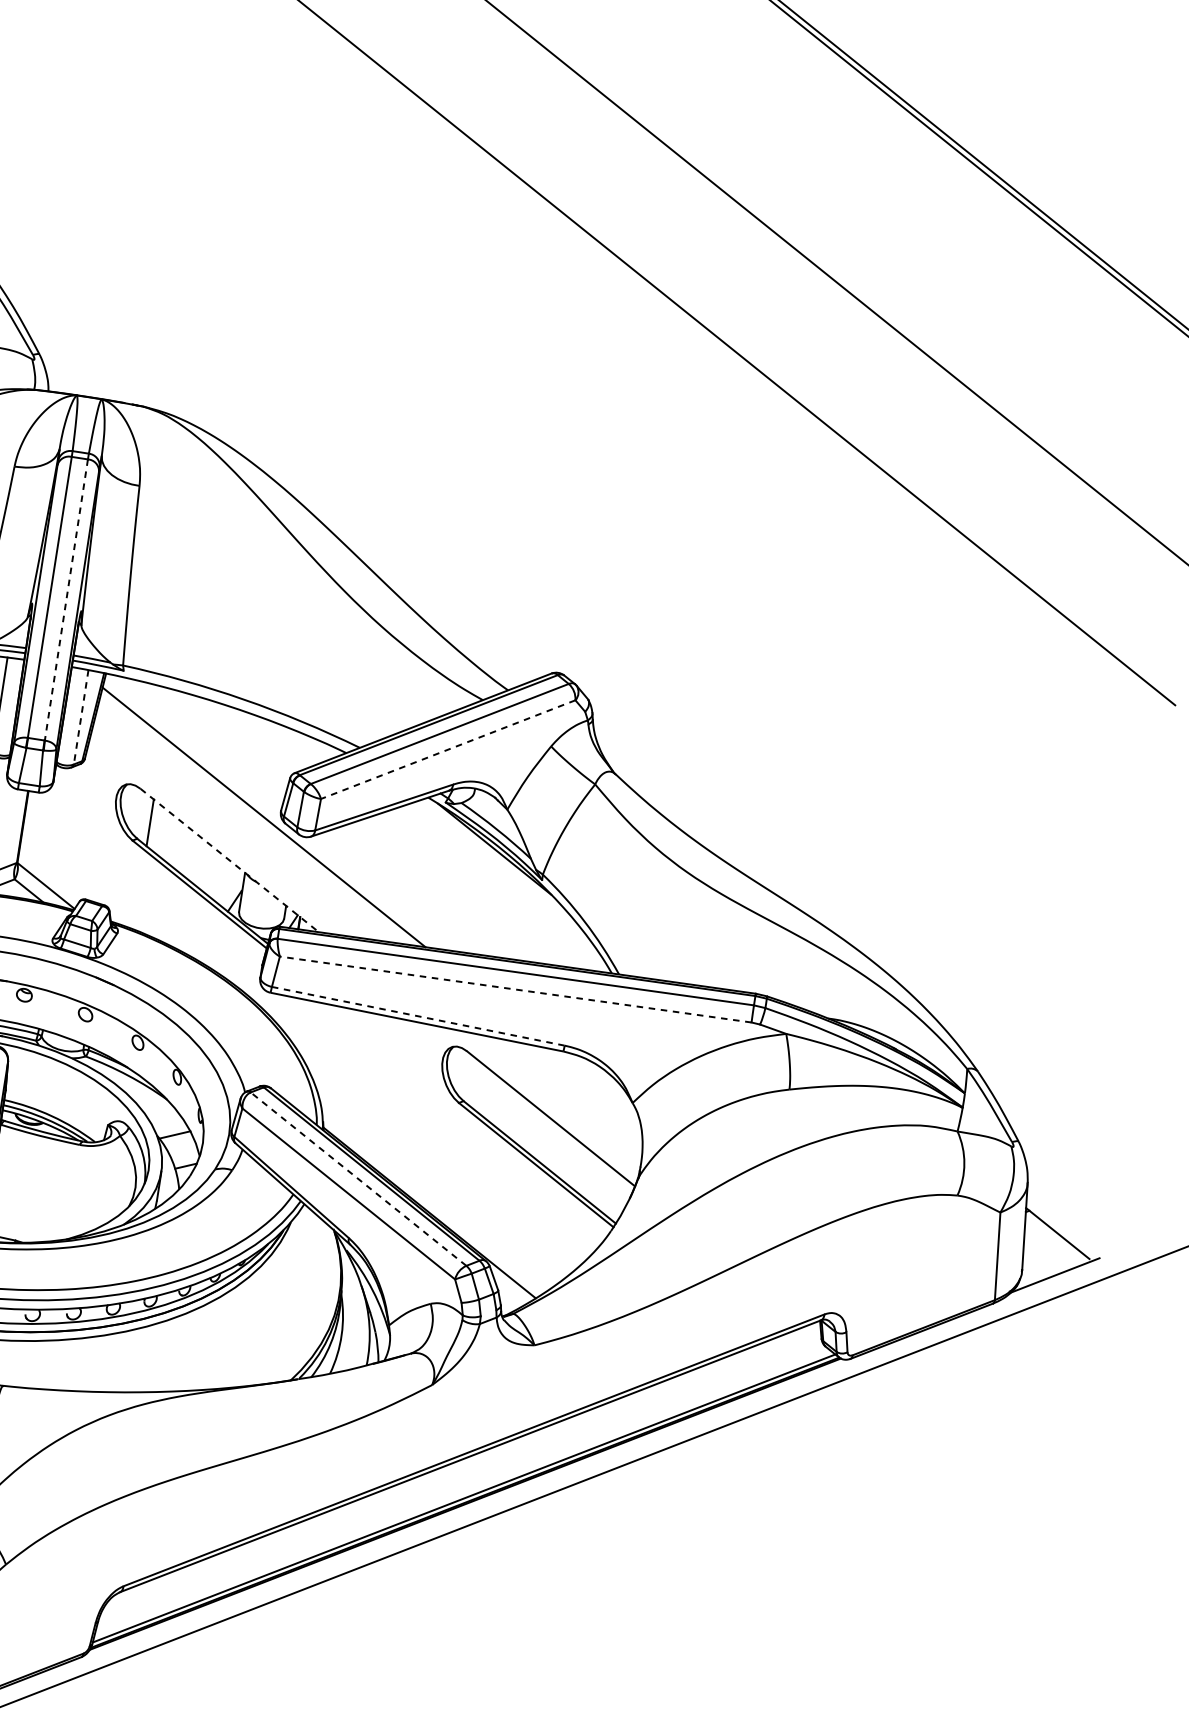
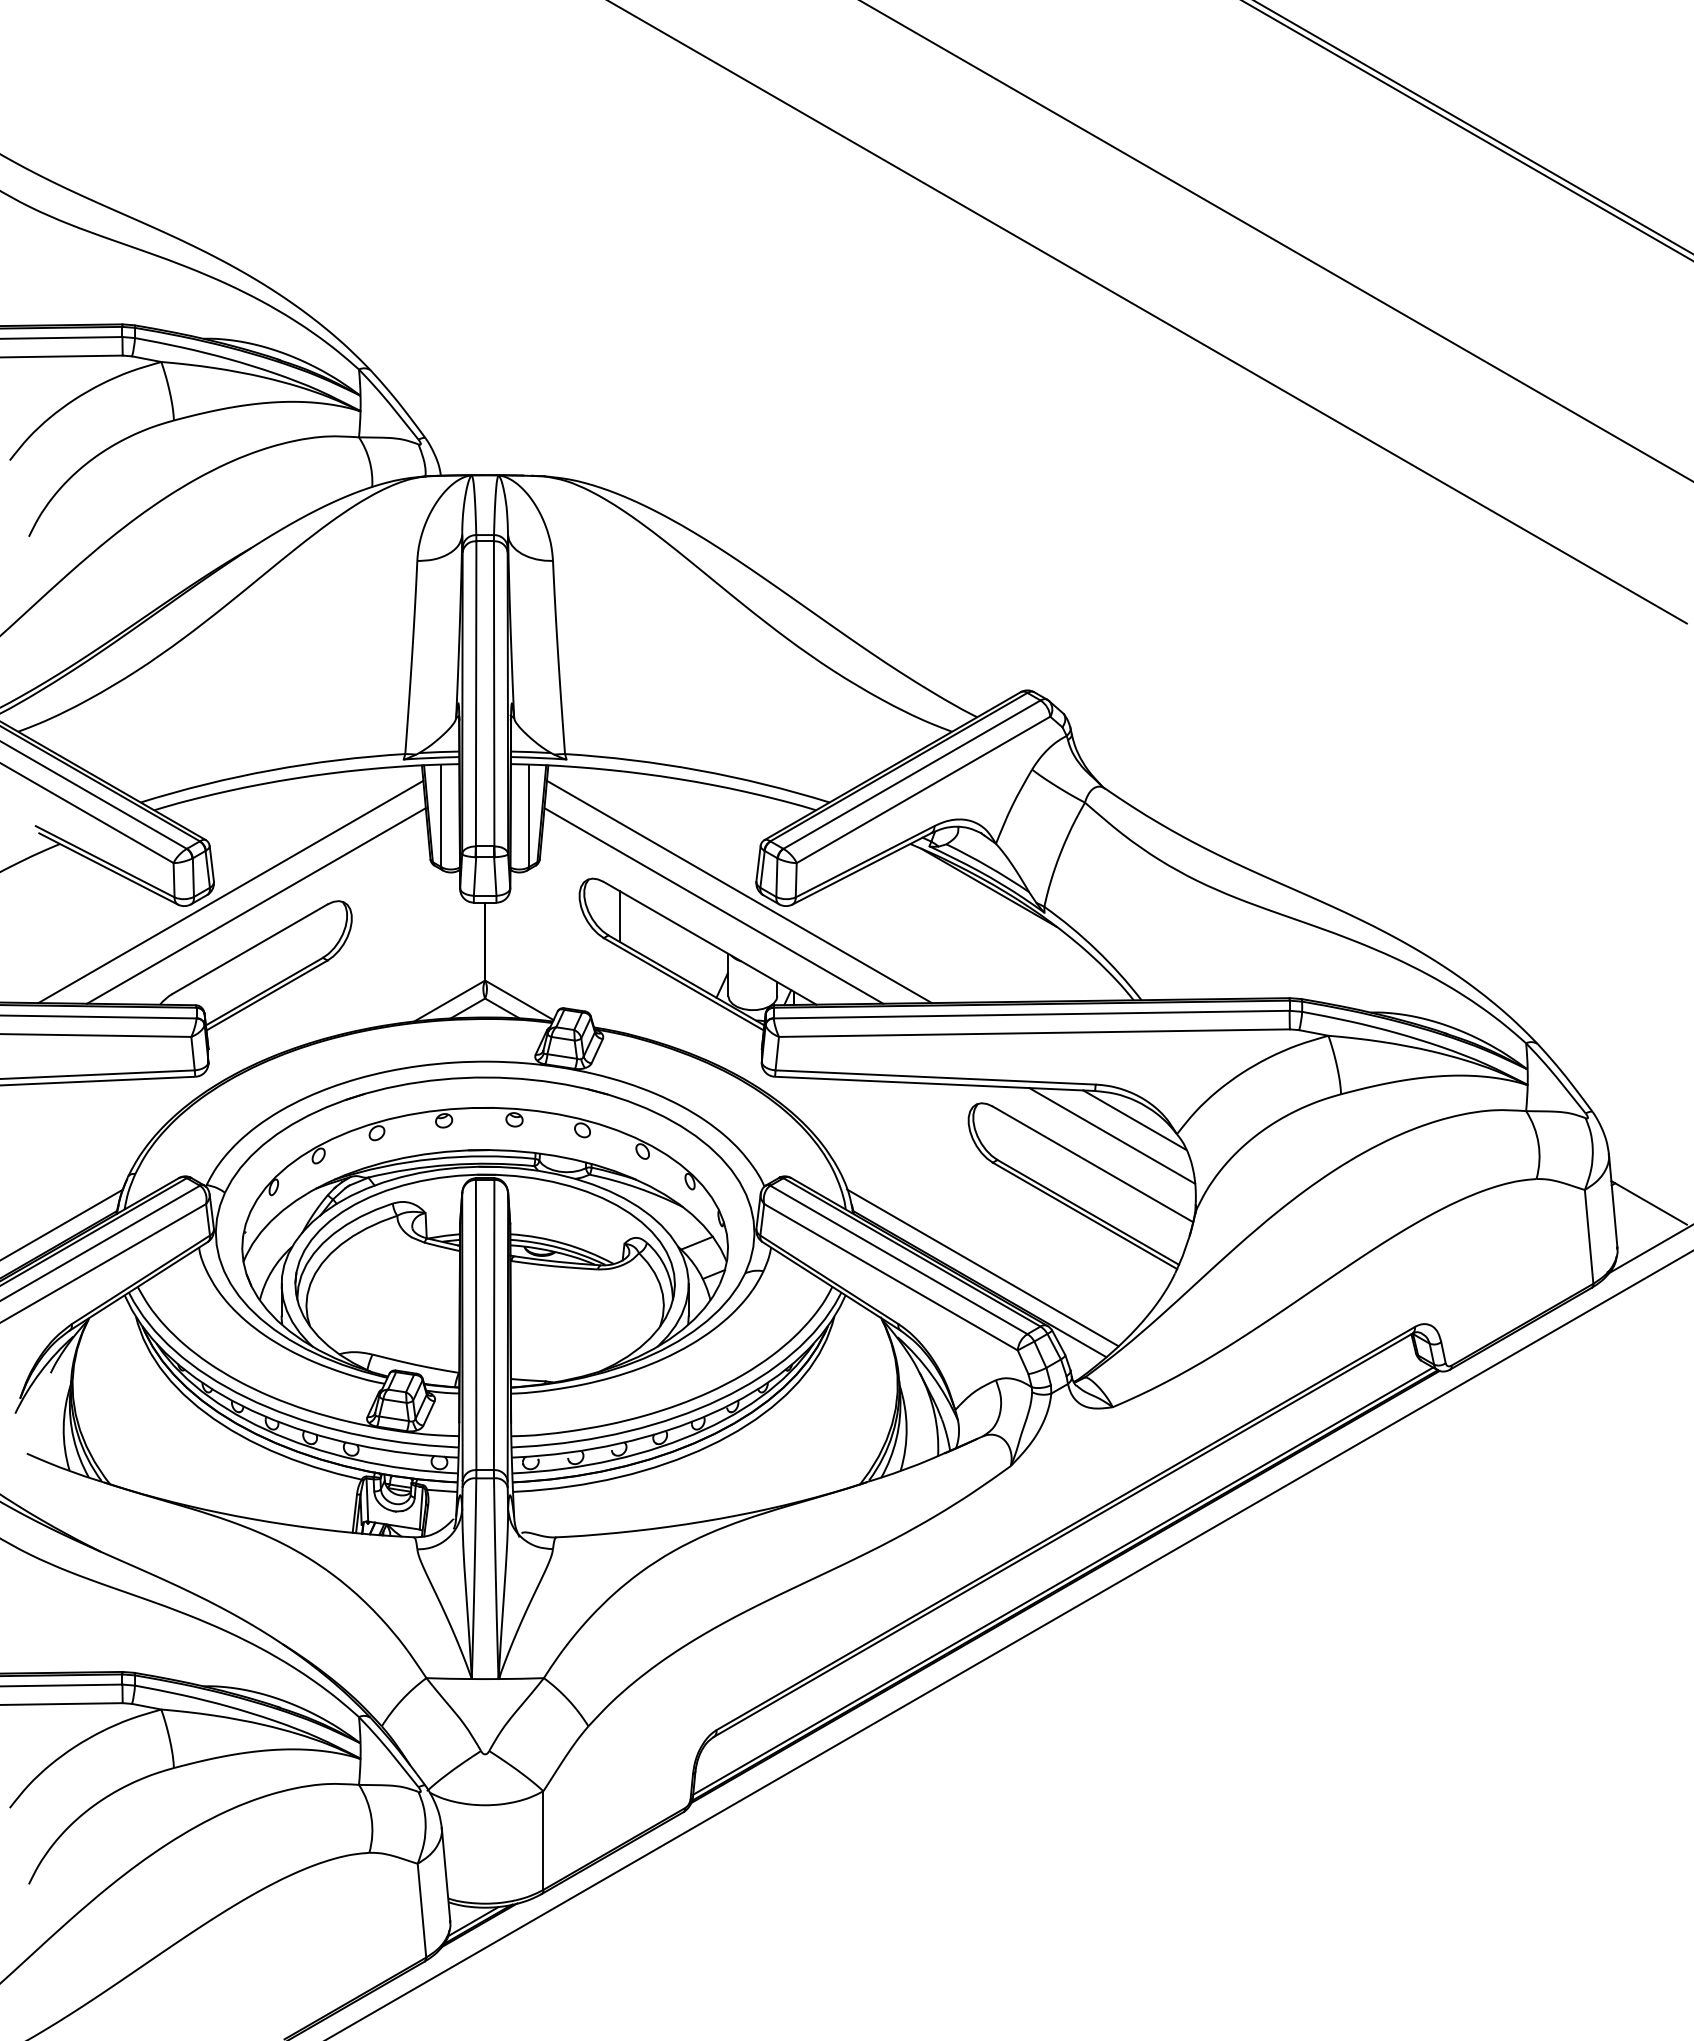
line: (66, 599) -> (494, 693), dashed -> solid
line: (81, 717) -> (529, 816), dashed -> solid
line: (448, 750) -> (923, 790), dashed -> solid
line: (238, 826) -> (713, 905), added
line: (230, 860) -> (710, 943), dashed -> solid
line: (514, 989) -> (1033, 1033), dashed -> solid
line: (419, 1016) -> (936, 1077), dashed -> solid
line: (595, 1083) -> (1134, 1119), added
line: (573, 1094) -> (1112, 1135), added
line: (358, 1178) -> (898, 1259), dashed -> solid
line: (434, 1198) -> (982, 1267), added

